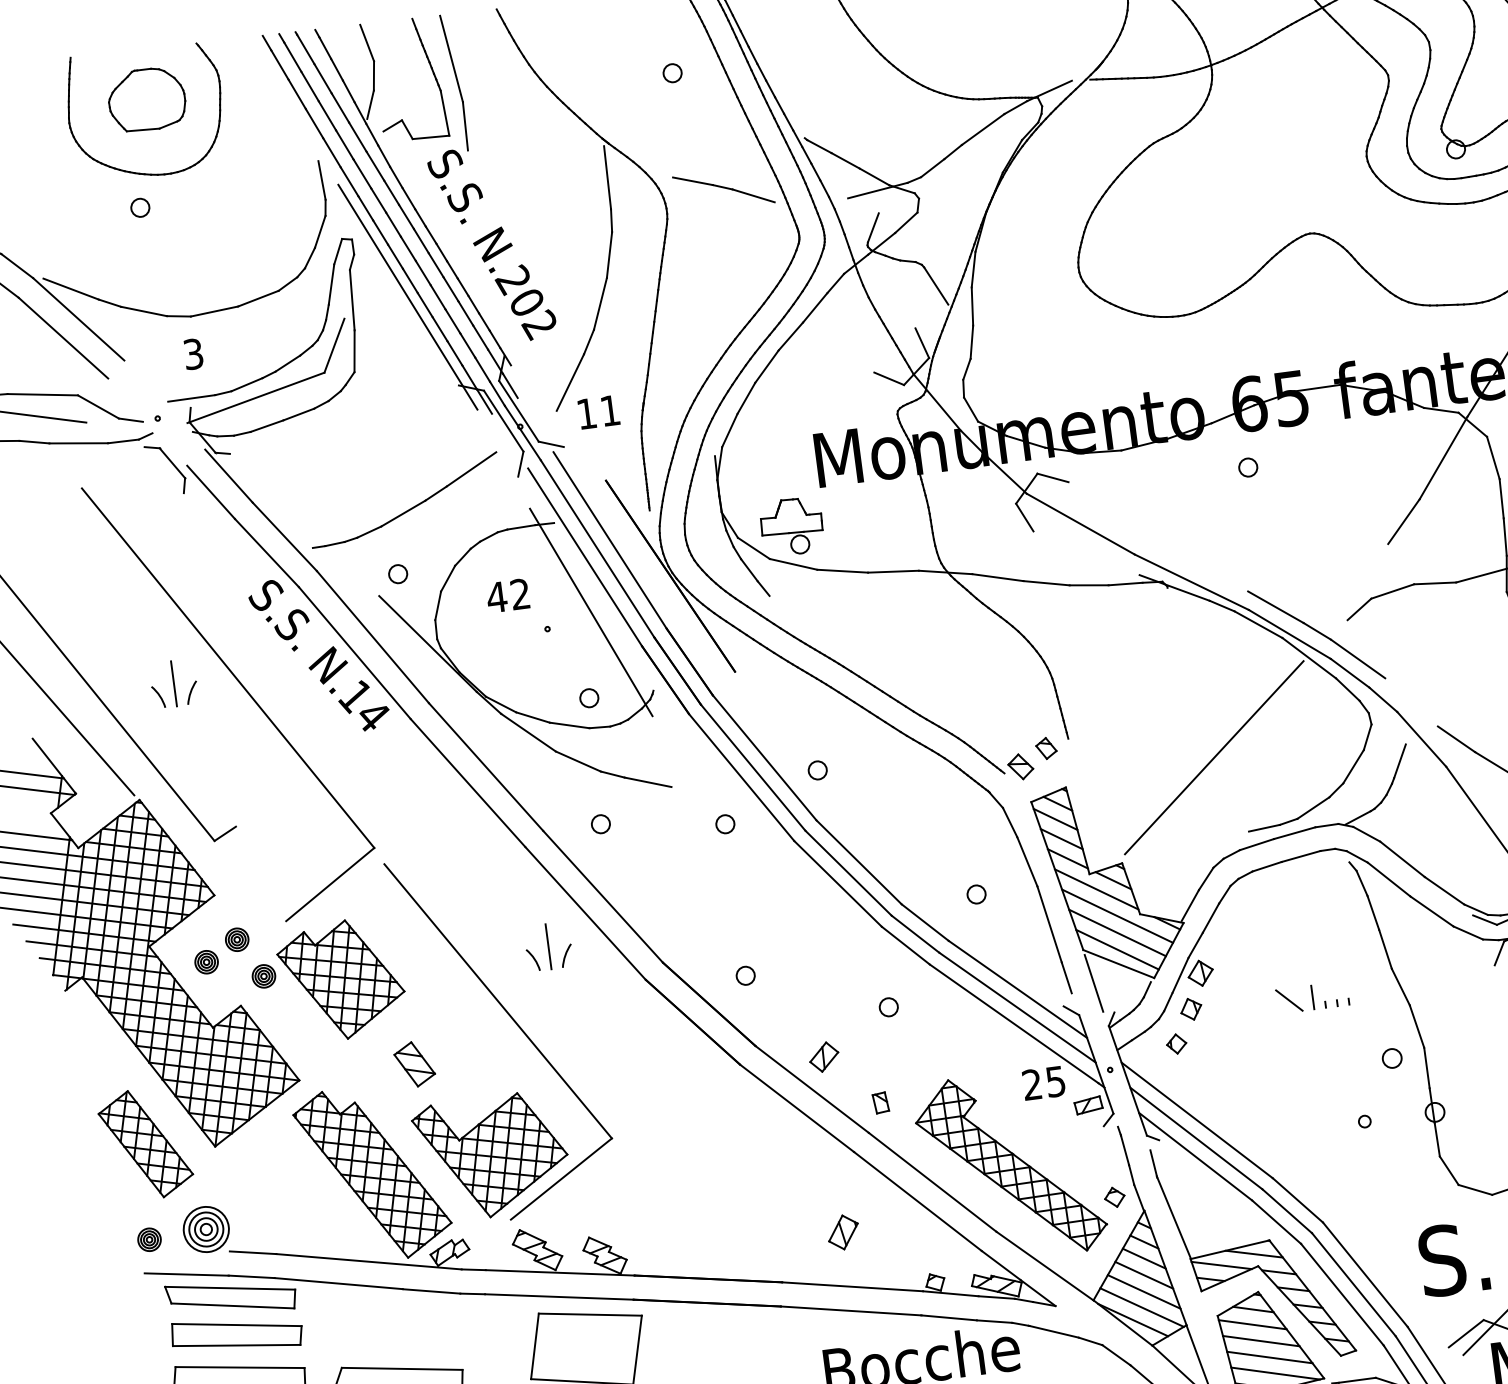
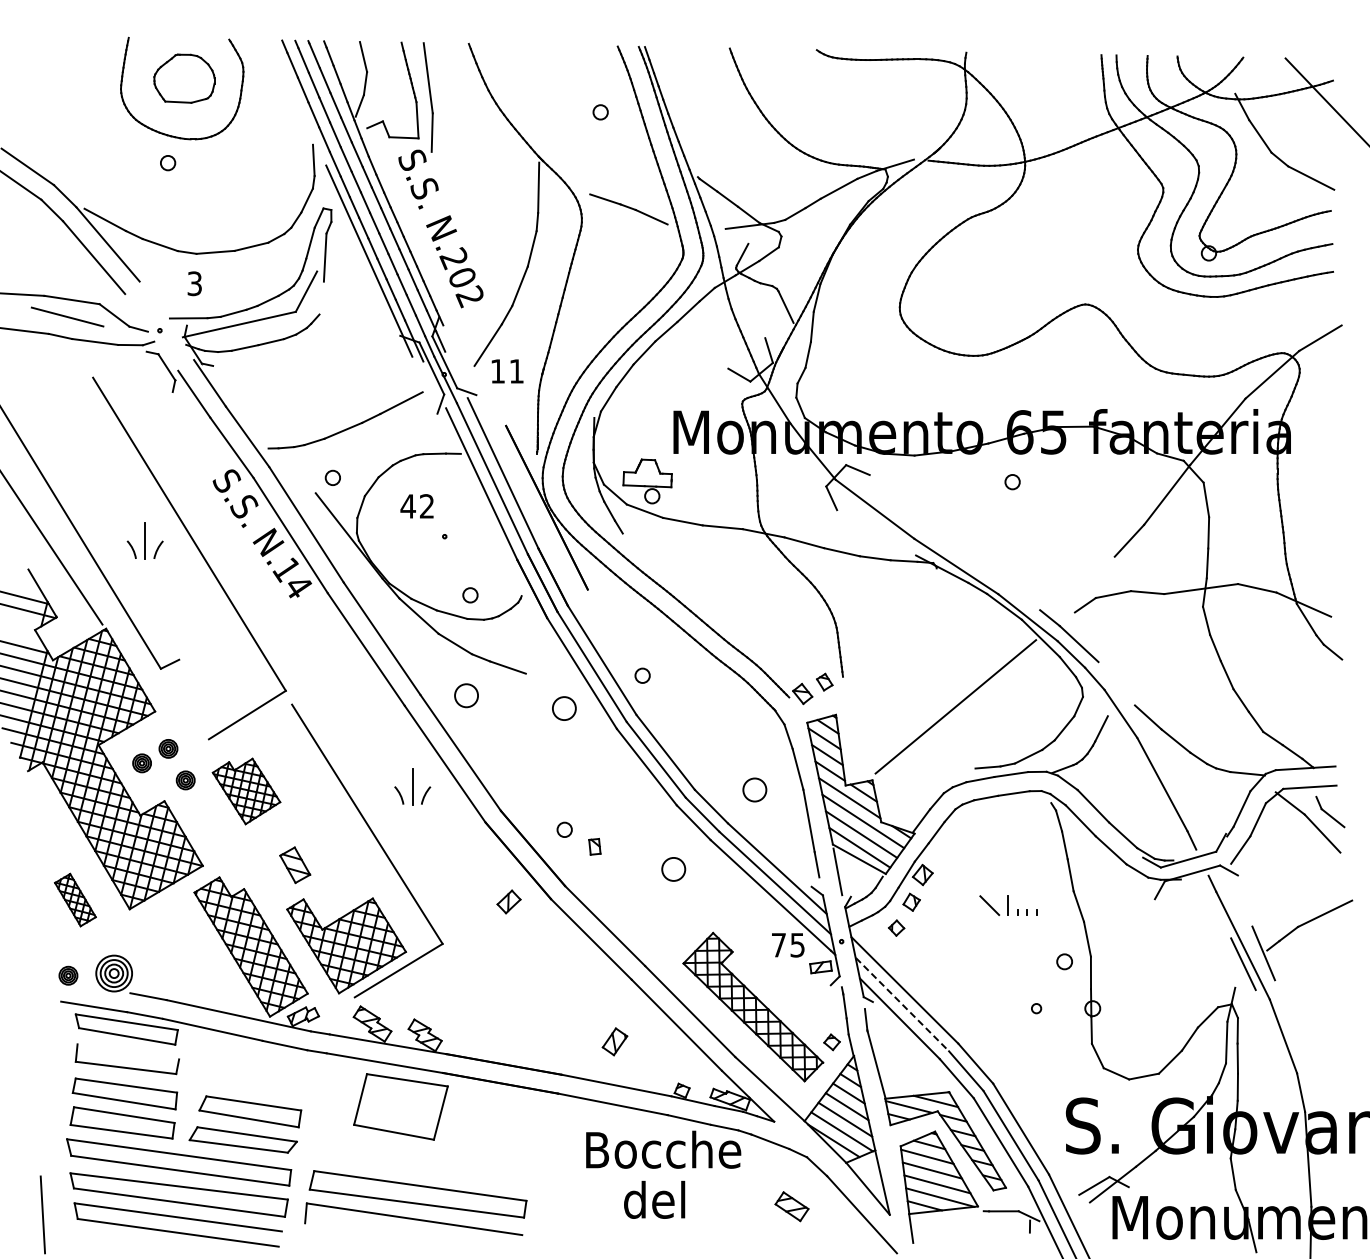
line: (354, 350) -> (321, 297), removed
line: (1275, 606) -> (1019, 594), removed
line: (590, 611) -> (480, 527), removed
circle: (600, 824) -> (466, 695), size x1.6
circle: (725, 824) -> (564, 708), size x1.6
circle: (976, 894) -> (754, 789), size x1.6
part: (341, 980) -> (246, 791), size x0.7
circle: (889, 1007) -> (674, 869), size x1.6
part: (823, 1056) -> (508, 901), moved
text: (1031, 1083) -> (778, 944), 25 -> 75
part: (880, 1102) -> (594, 846), moved
line: (1196, 1138) -> (902, 1004), solid -> dashed
part: (145, 1143) -> (75, 899), size x0.6
line: (237, 1324) -> (128, 1051), removed

